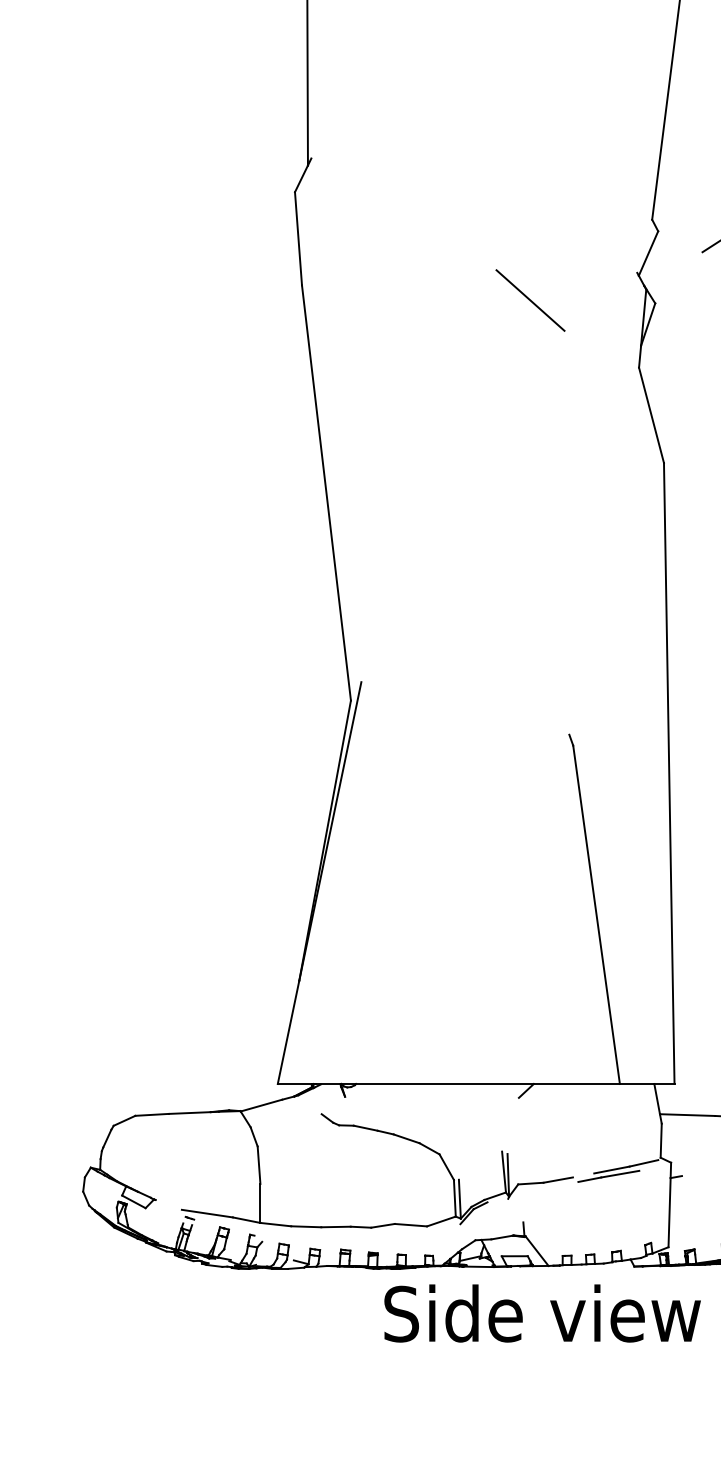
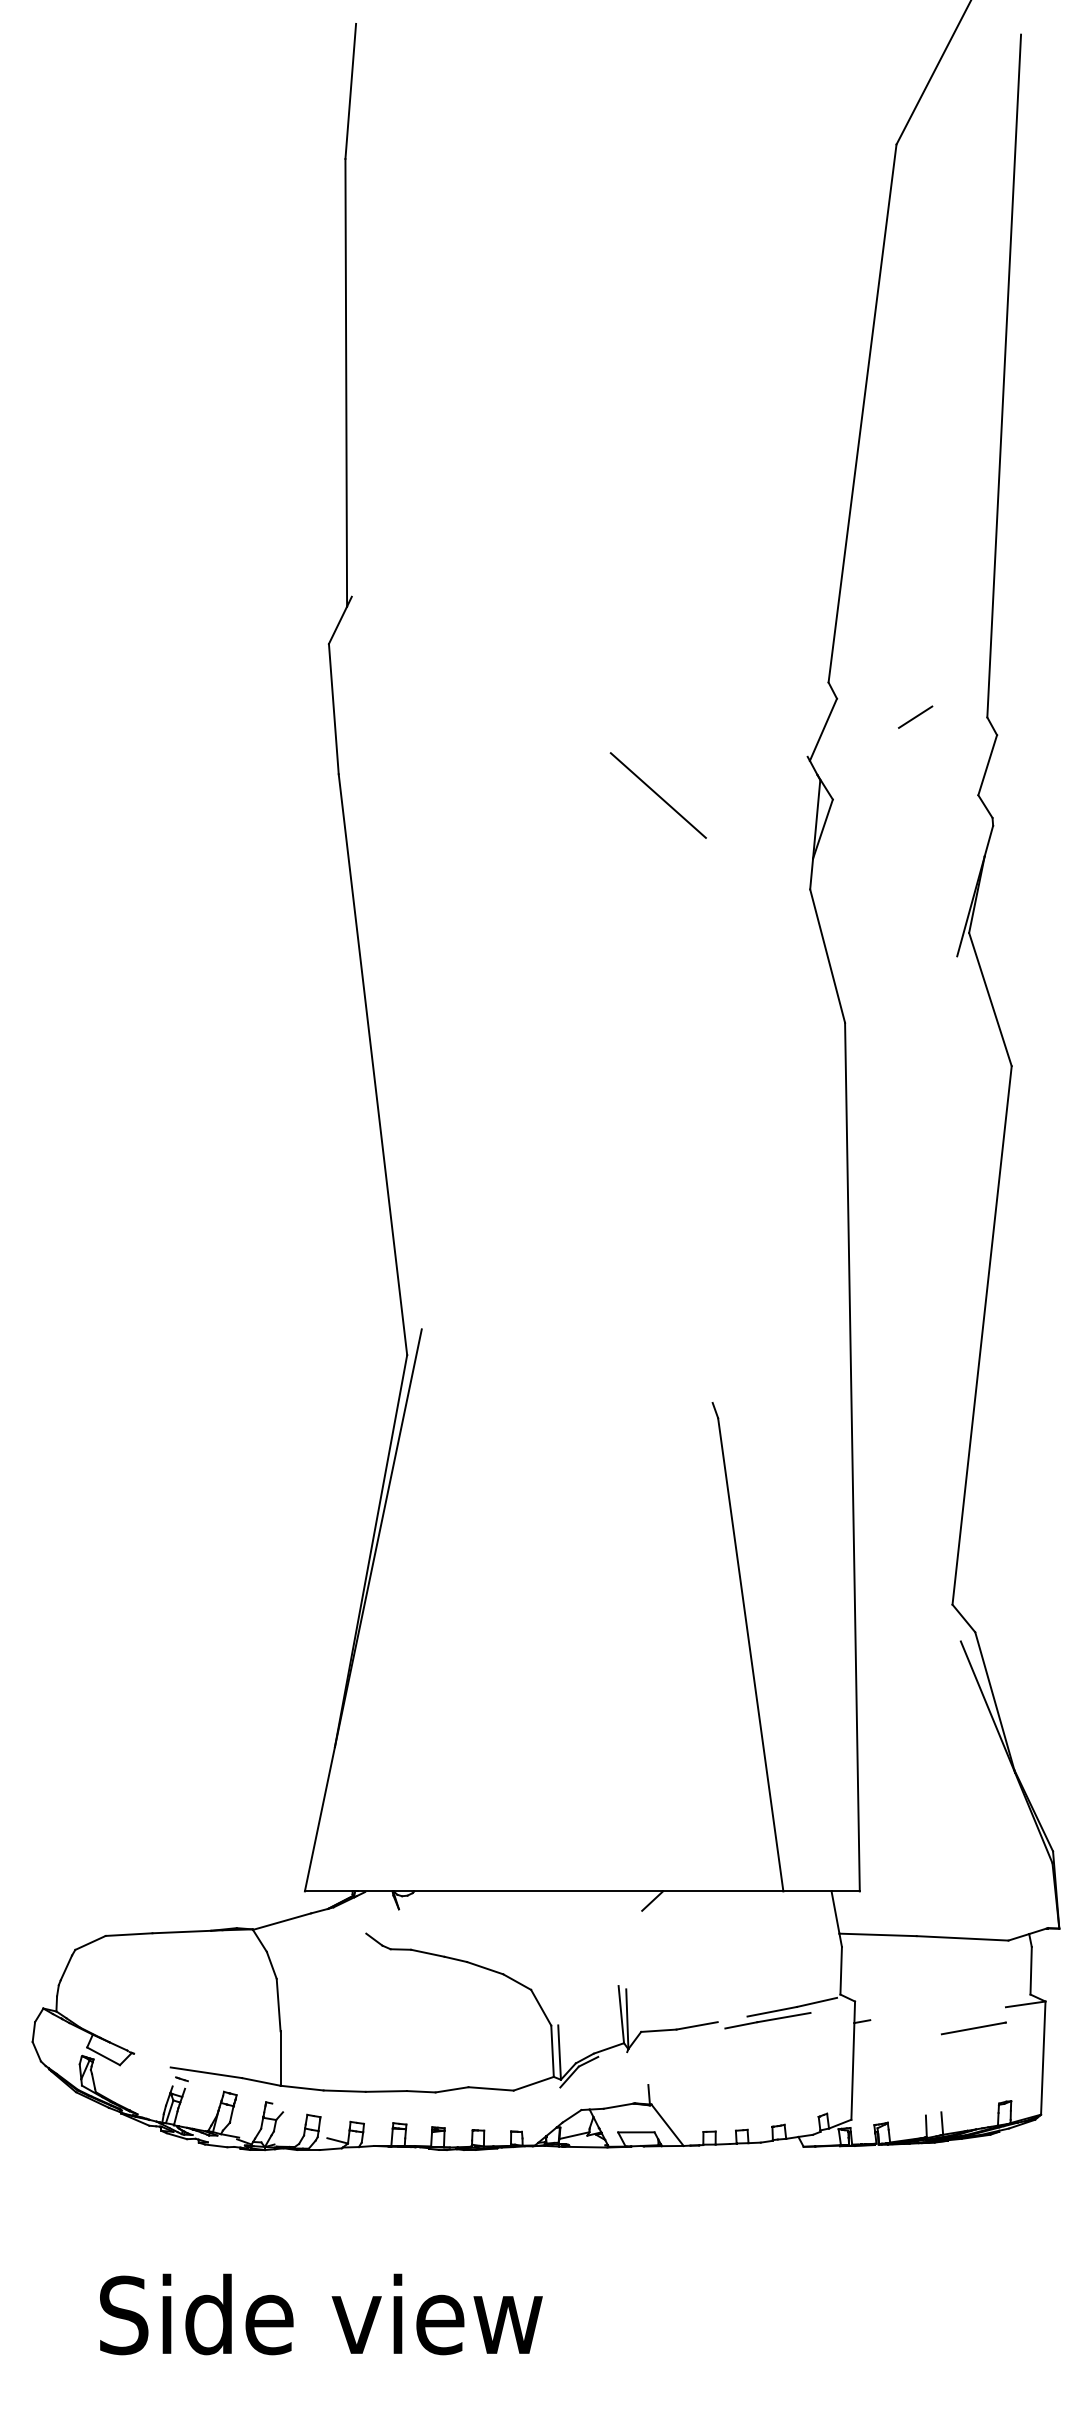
text: (542, 1313) -> (321, 2314), moved

